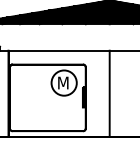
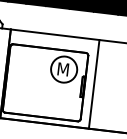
line: (109, 93) -> (94, 84), moved

